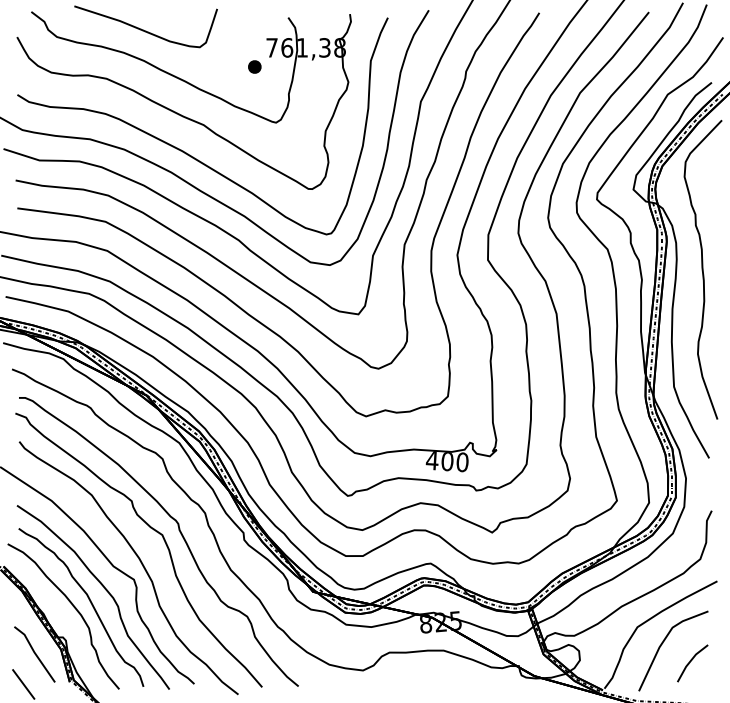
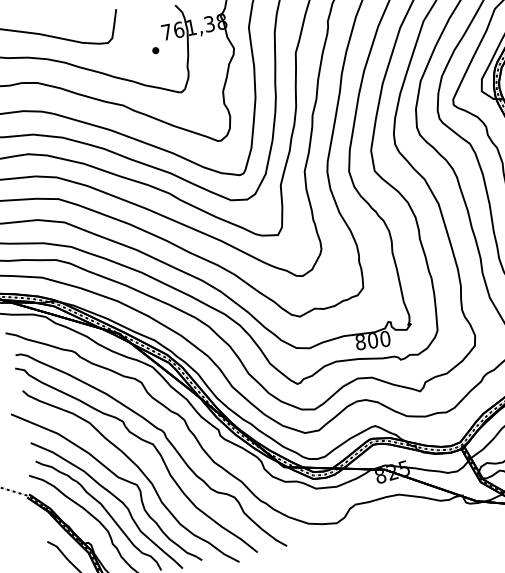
part: (254, 67) -> (155, 50), size x0.62
text: (431, 460) -> (359, 342), 400 -> 800

